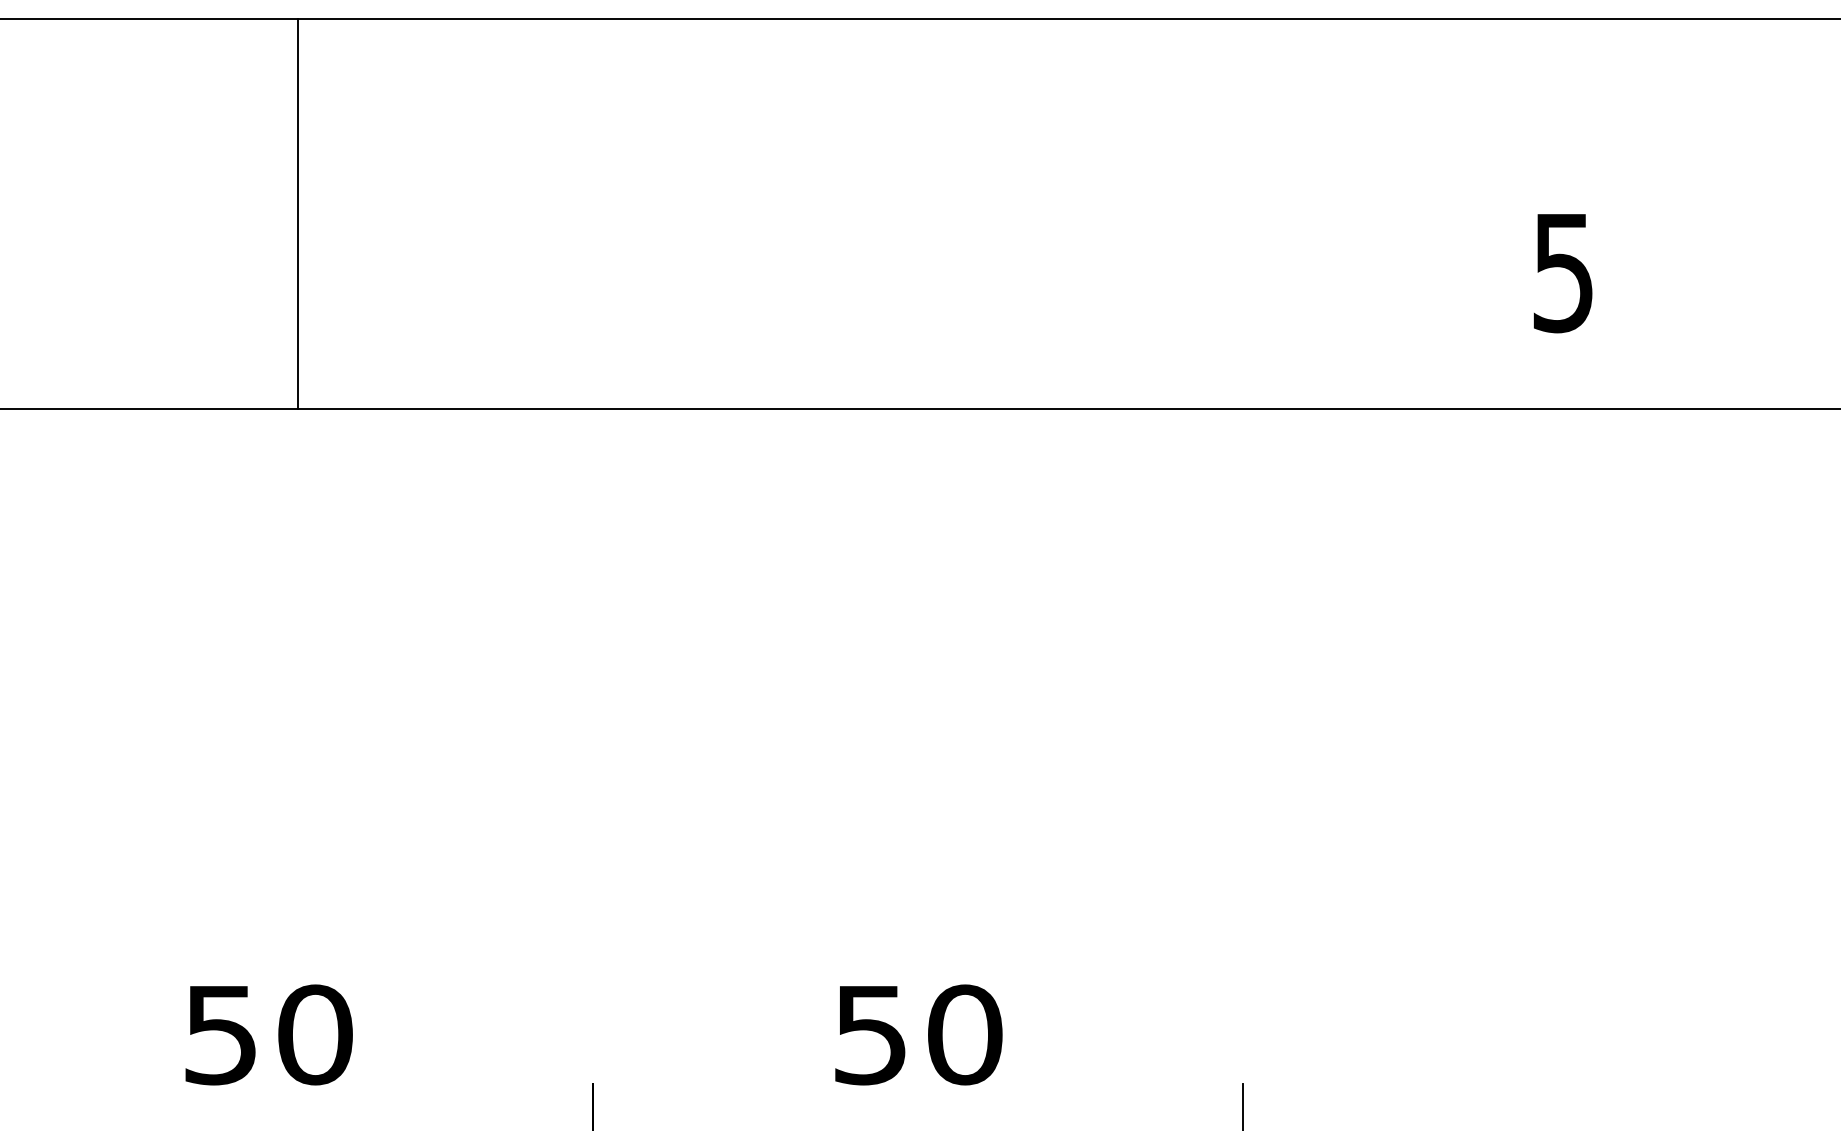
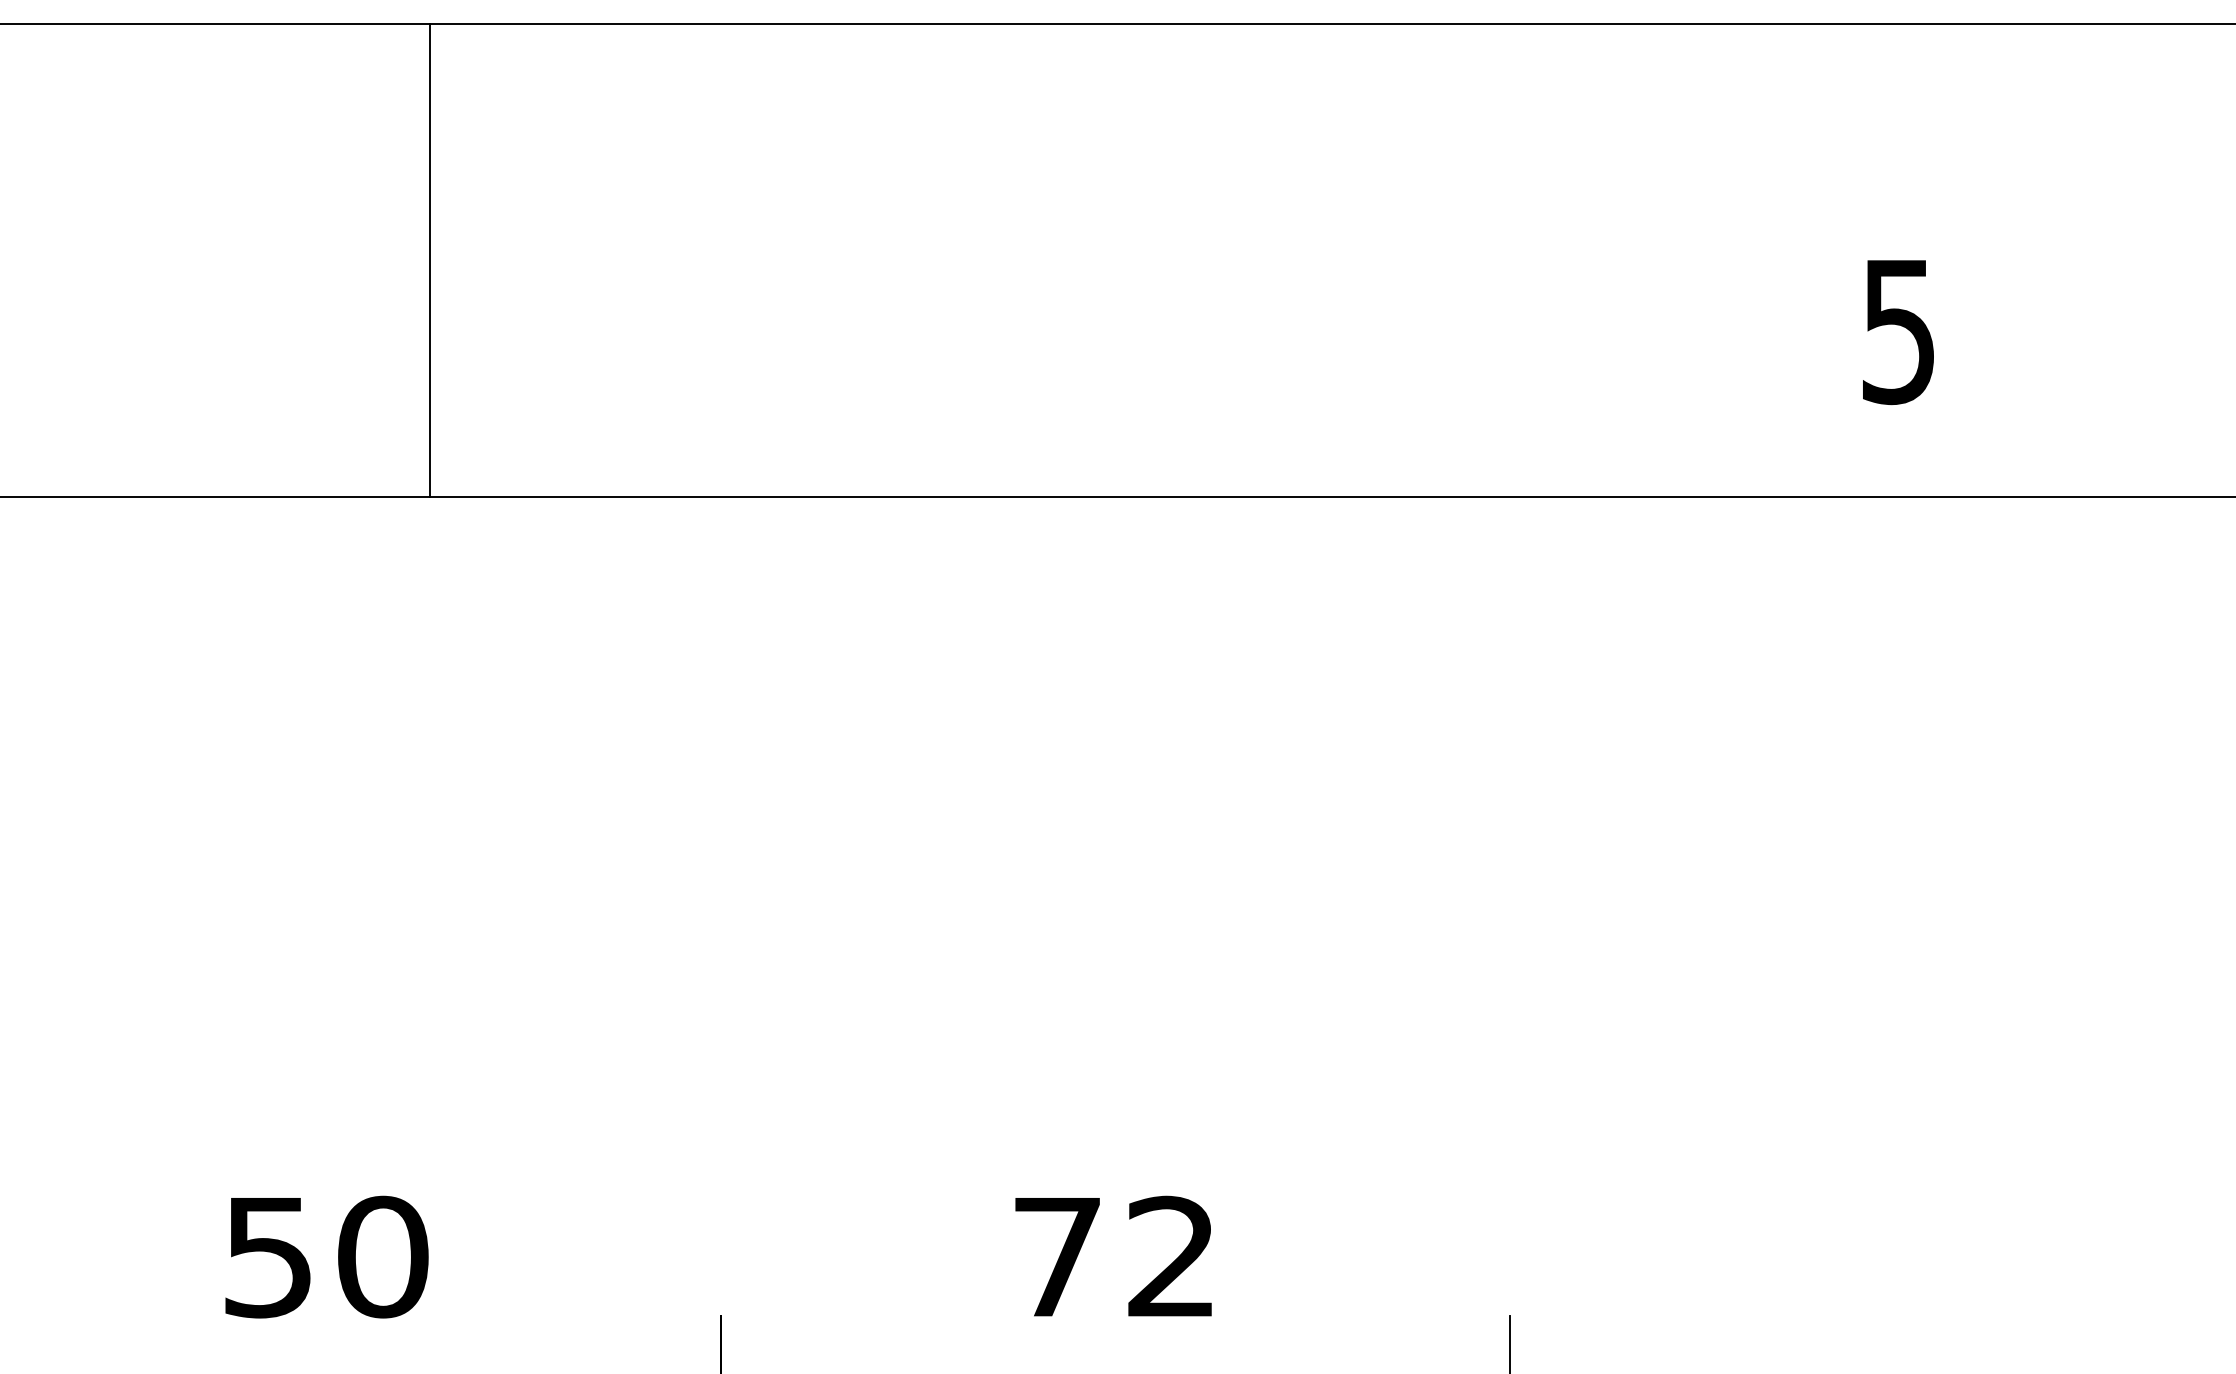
line: (297, 214) -> (429, 260), moved
text: (918, 1034) -> (1115, 1256), 50 -> 72

